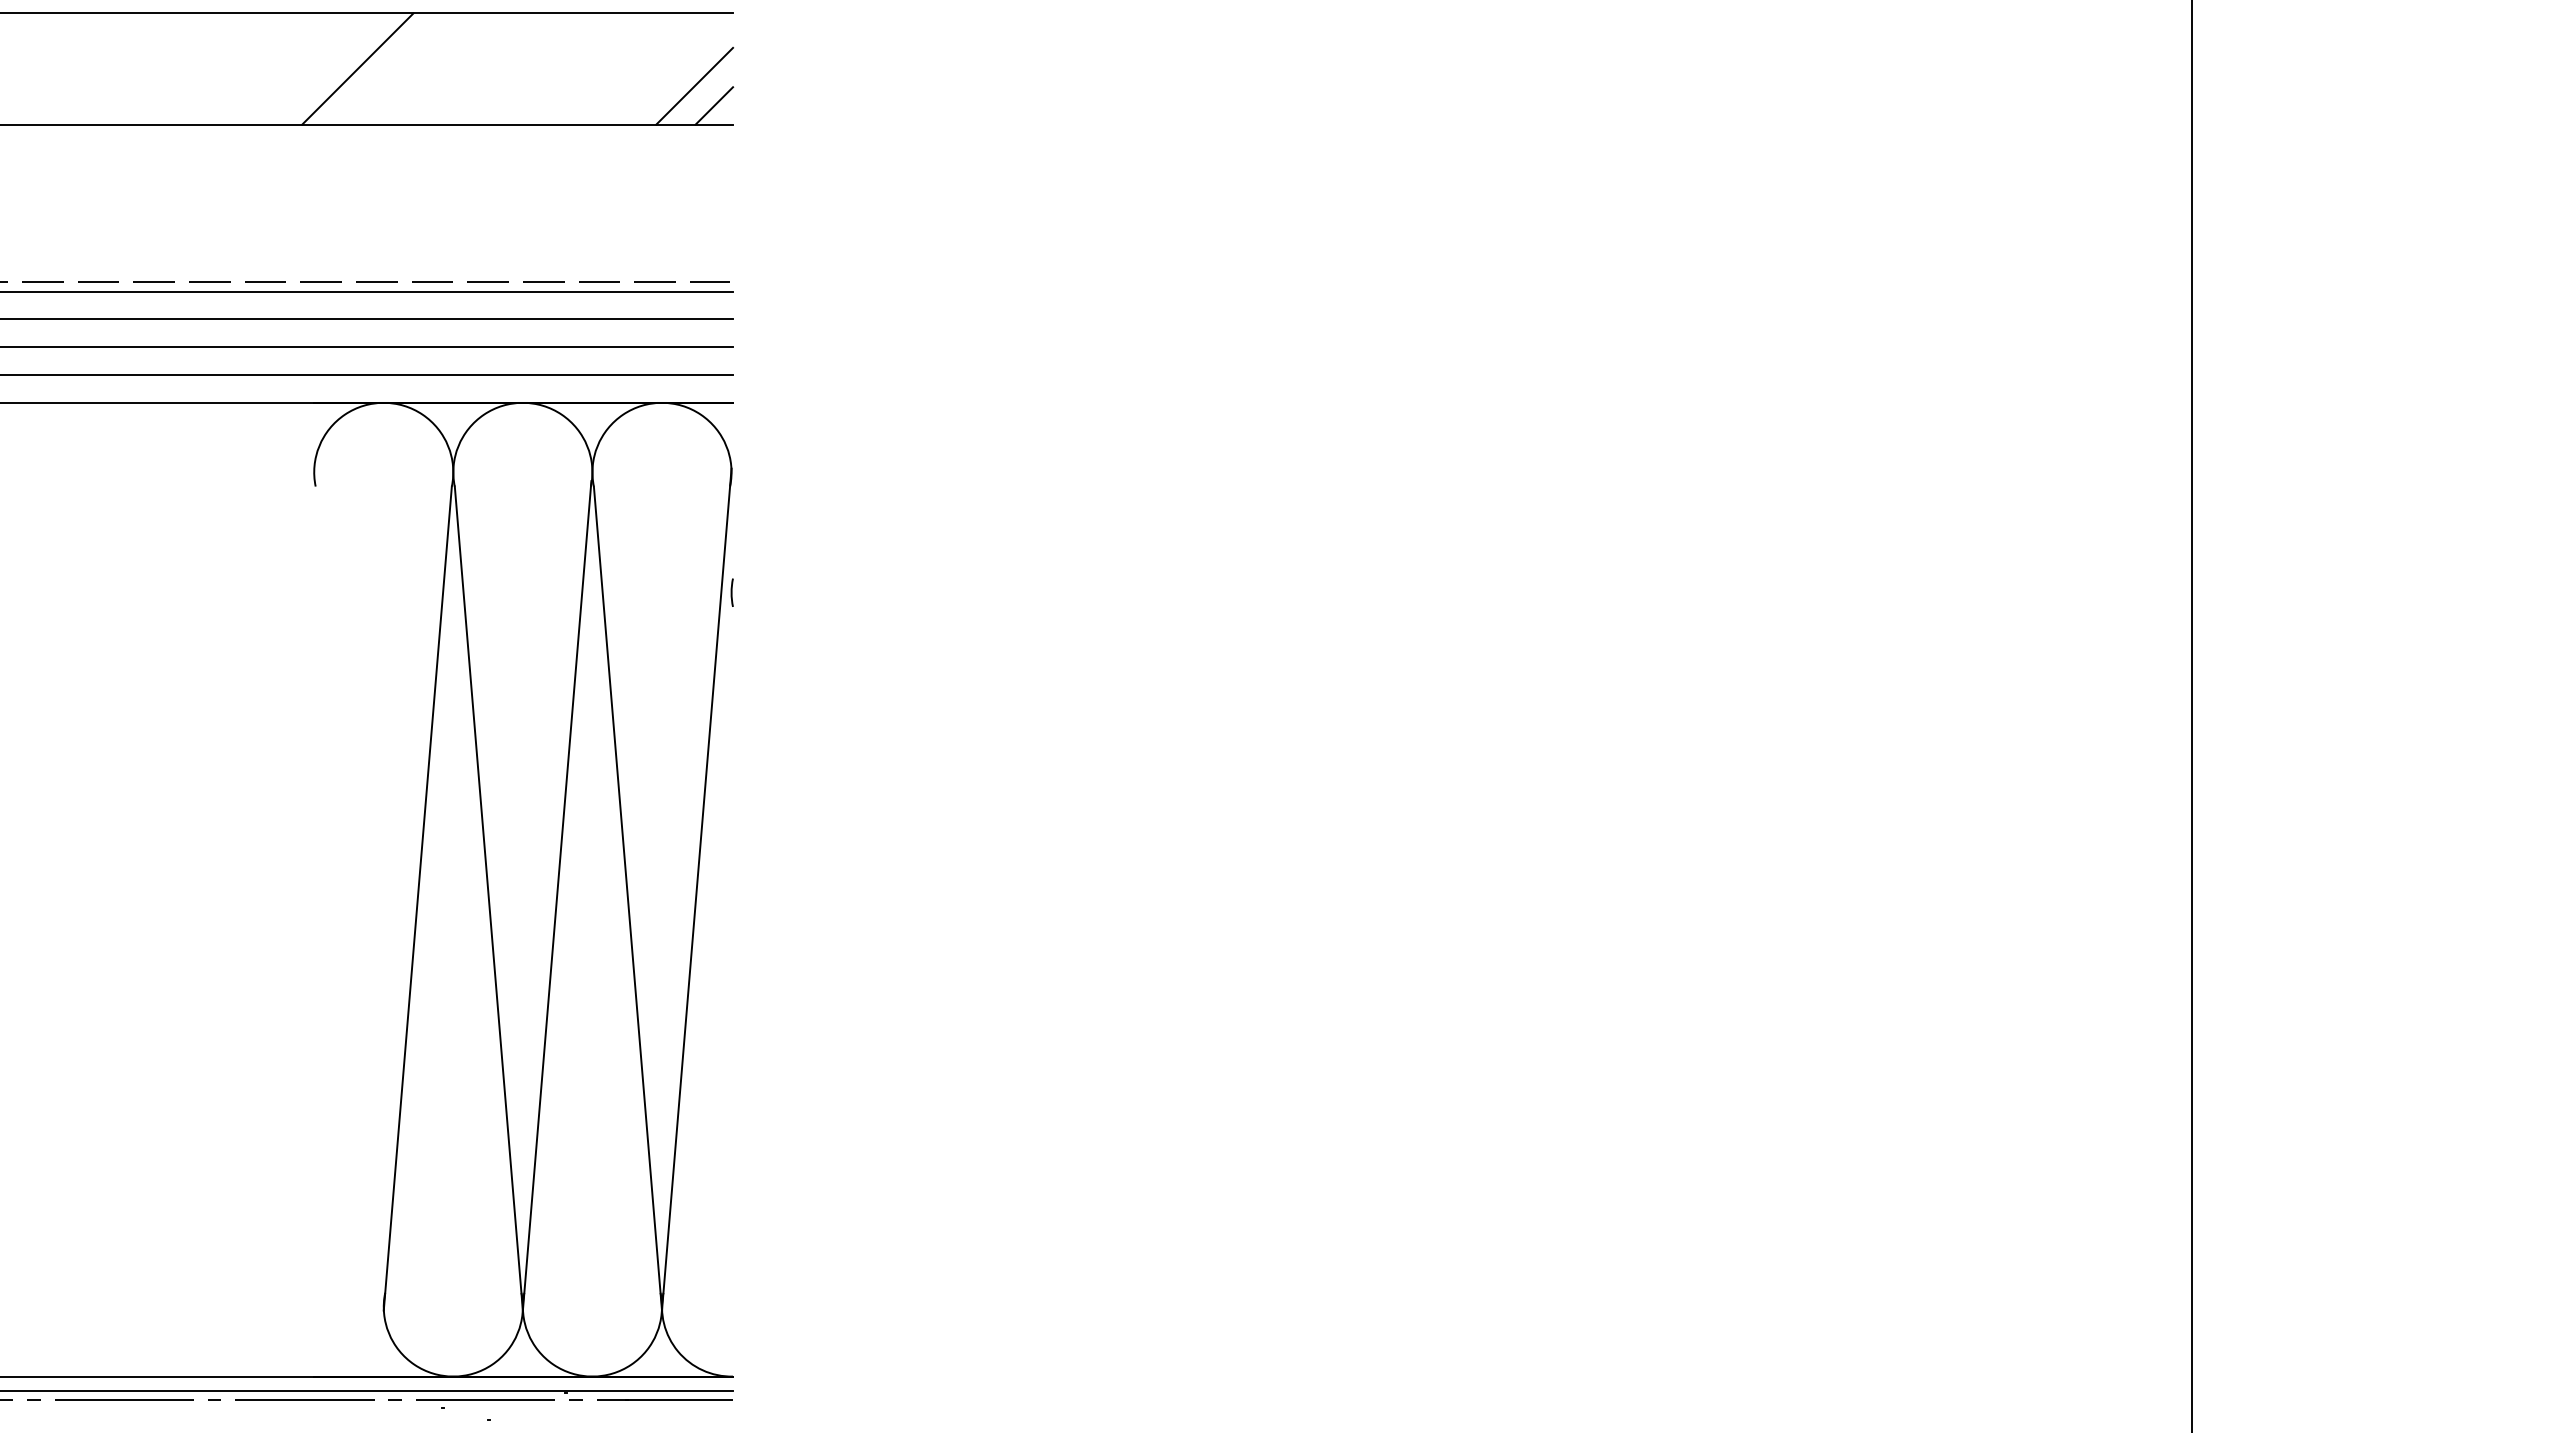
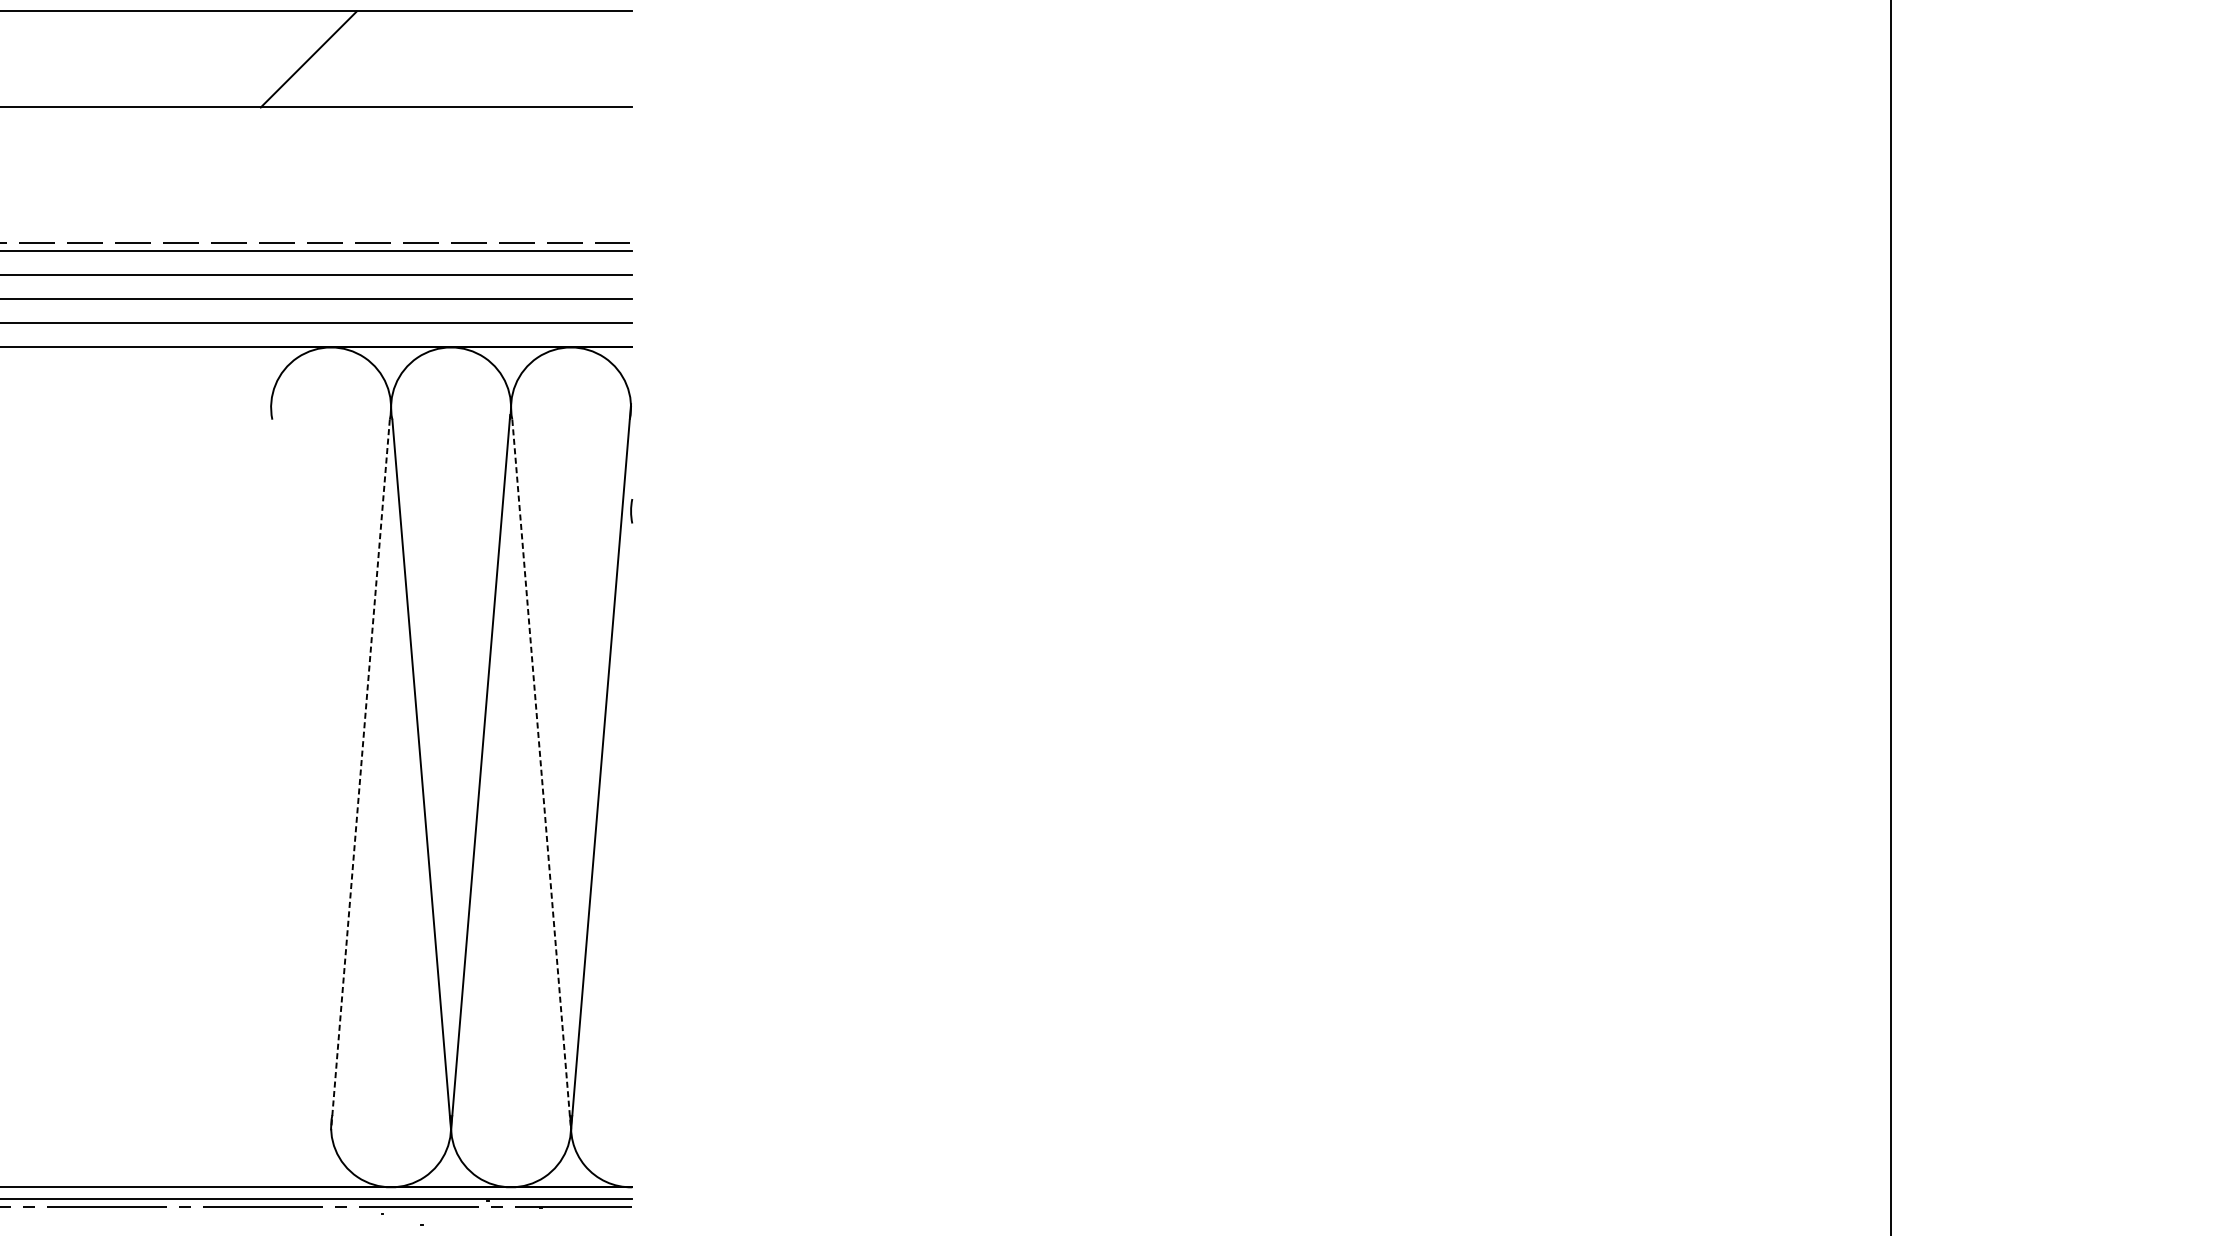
line: (694, 85) -> (599, 73), removed
line: (714, 105) -> (616, 91), removed
line: (417, 899) -> (360, 775), solid -> dashed
line: (628, 899) -> (542, 775), solid -> dashed

